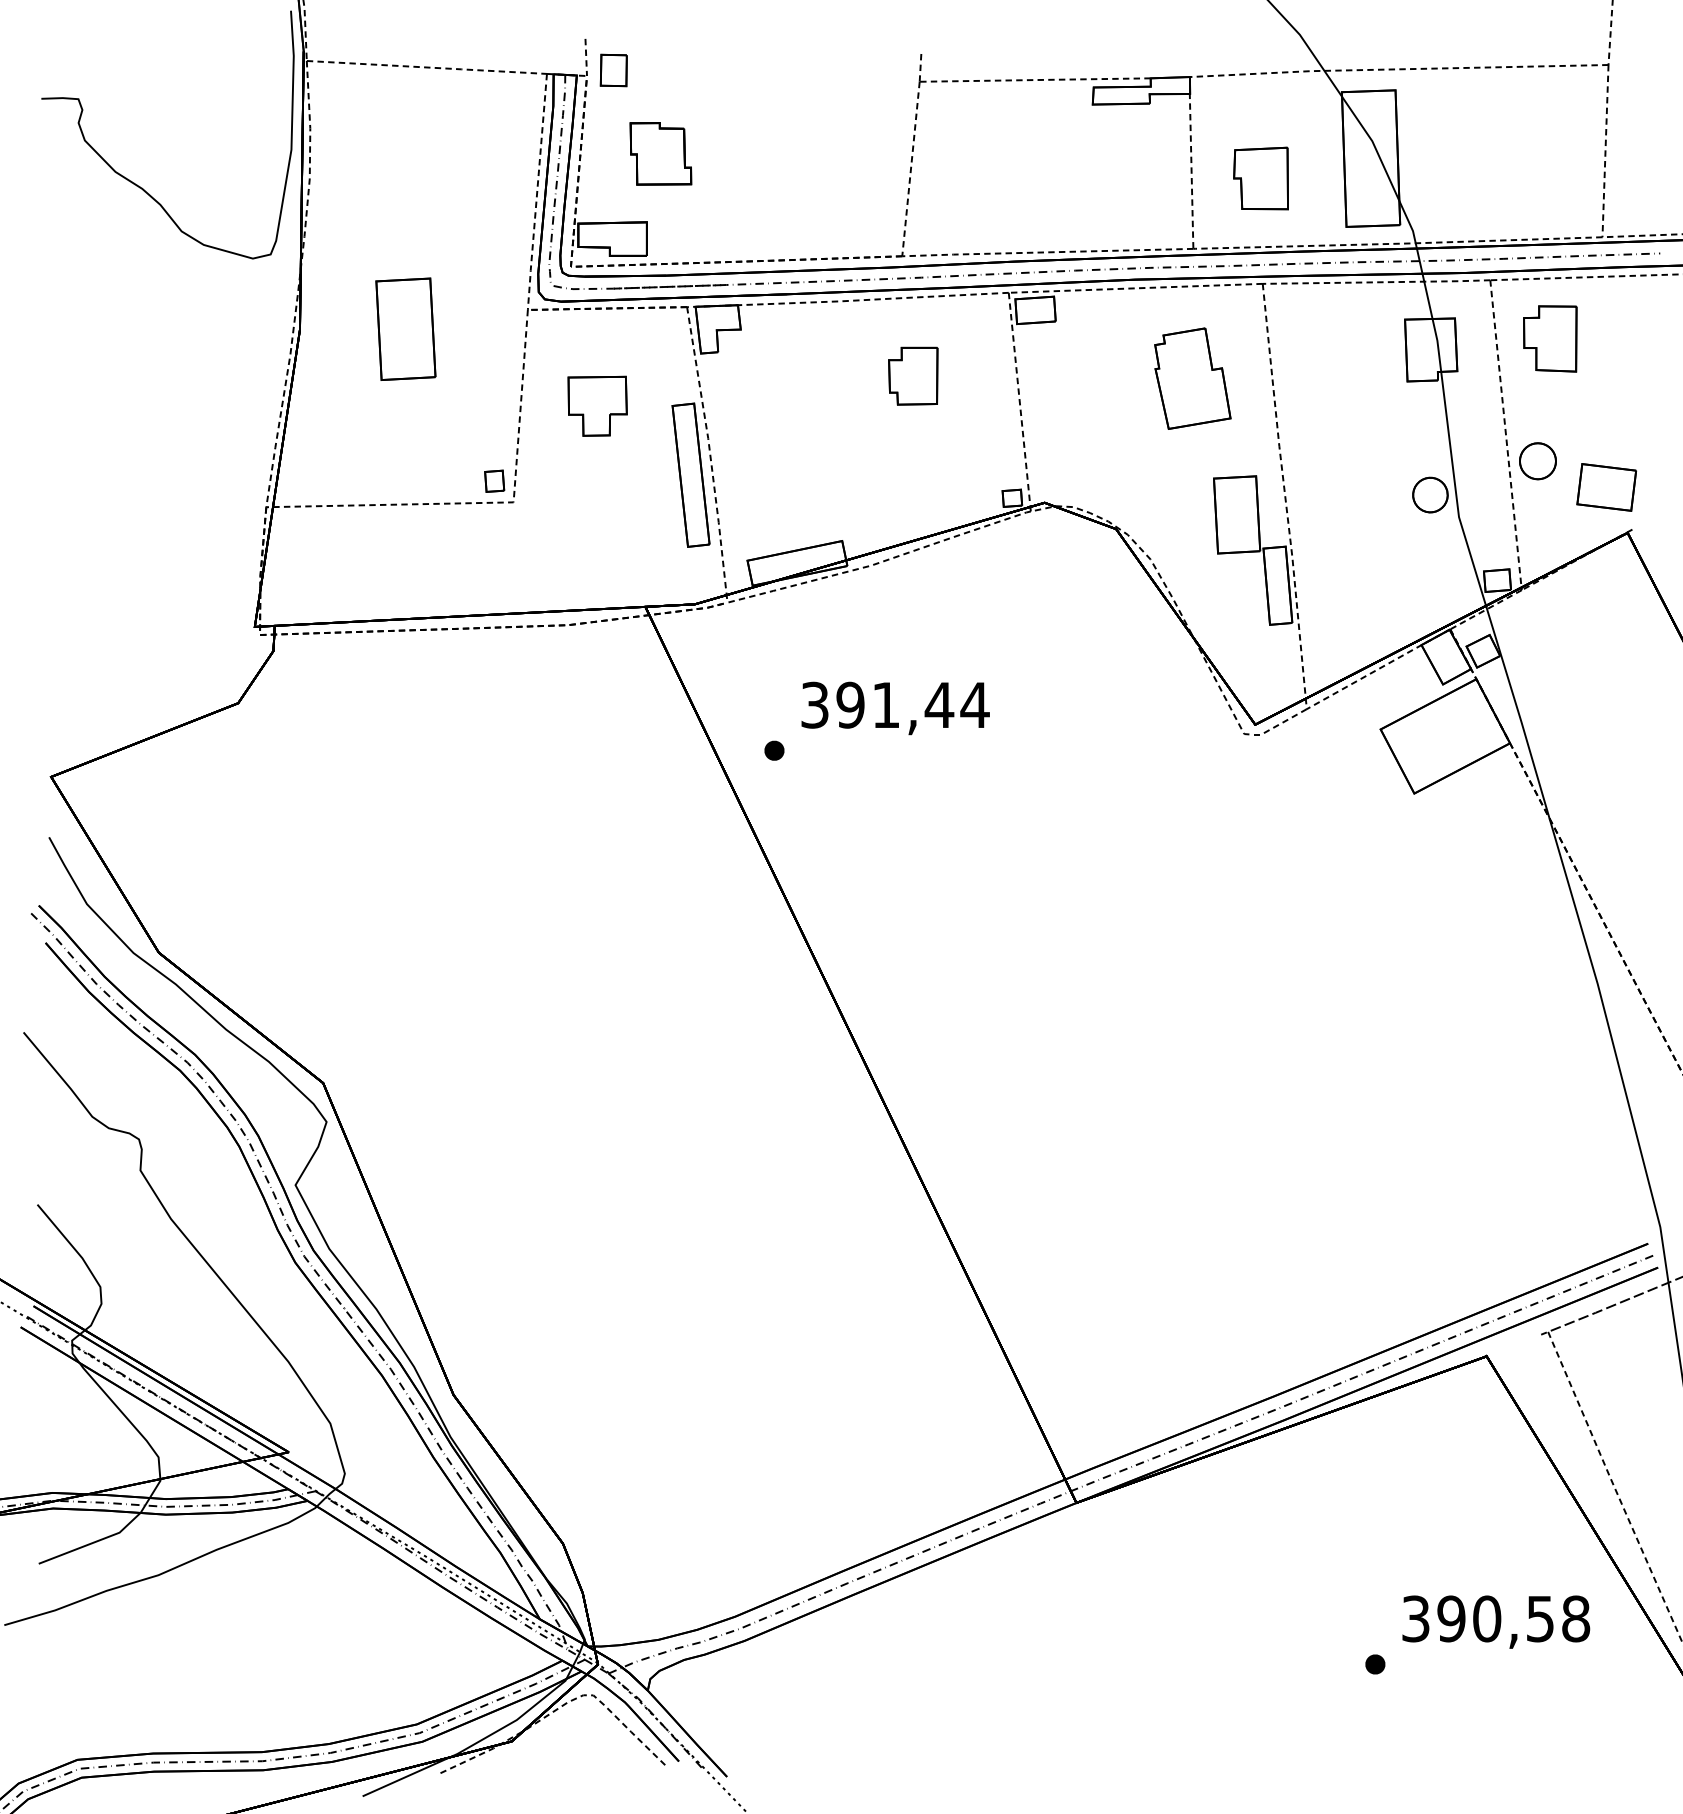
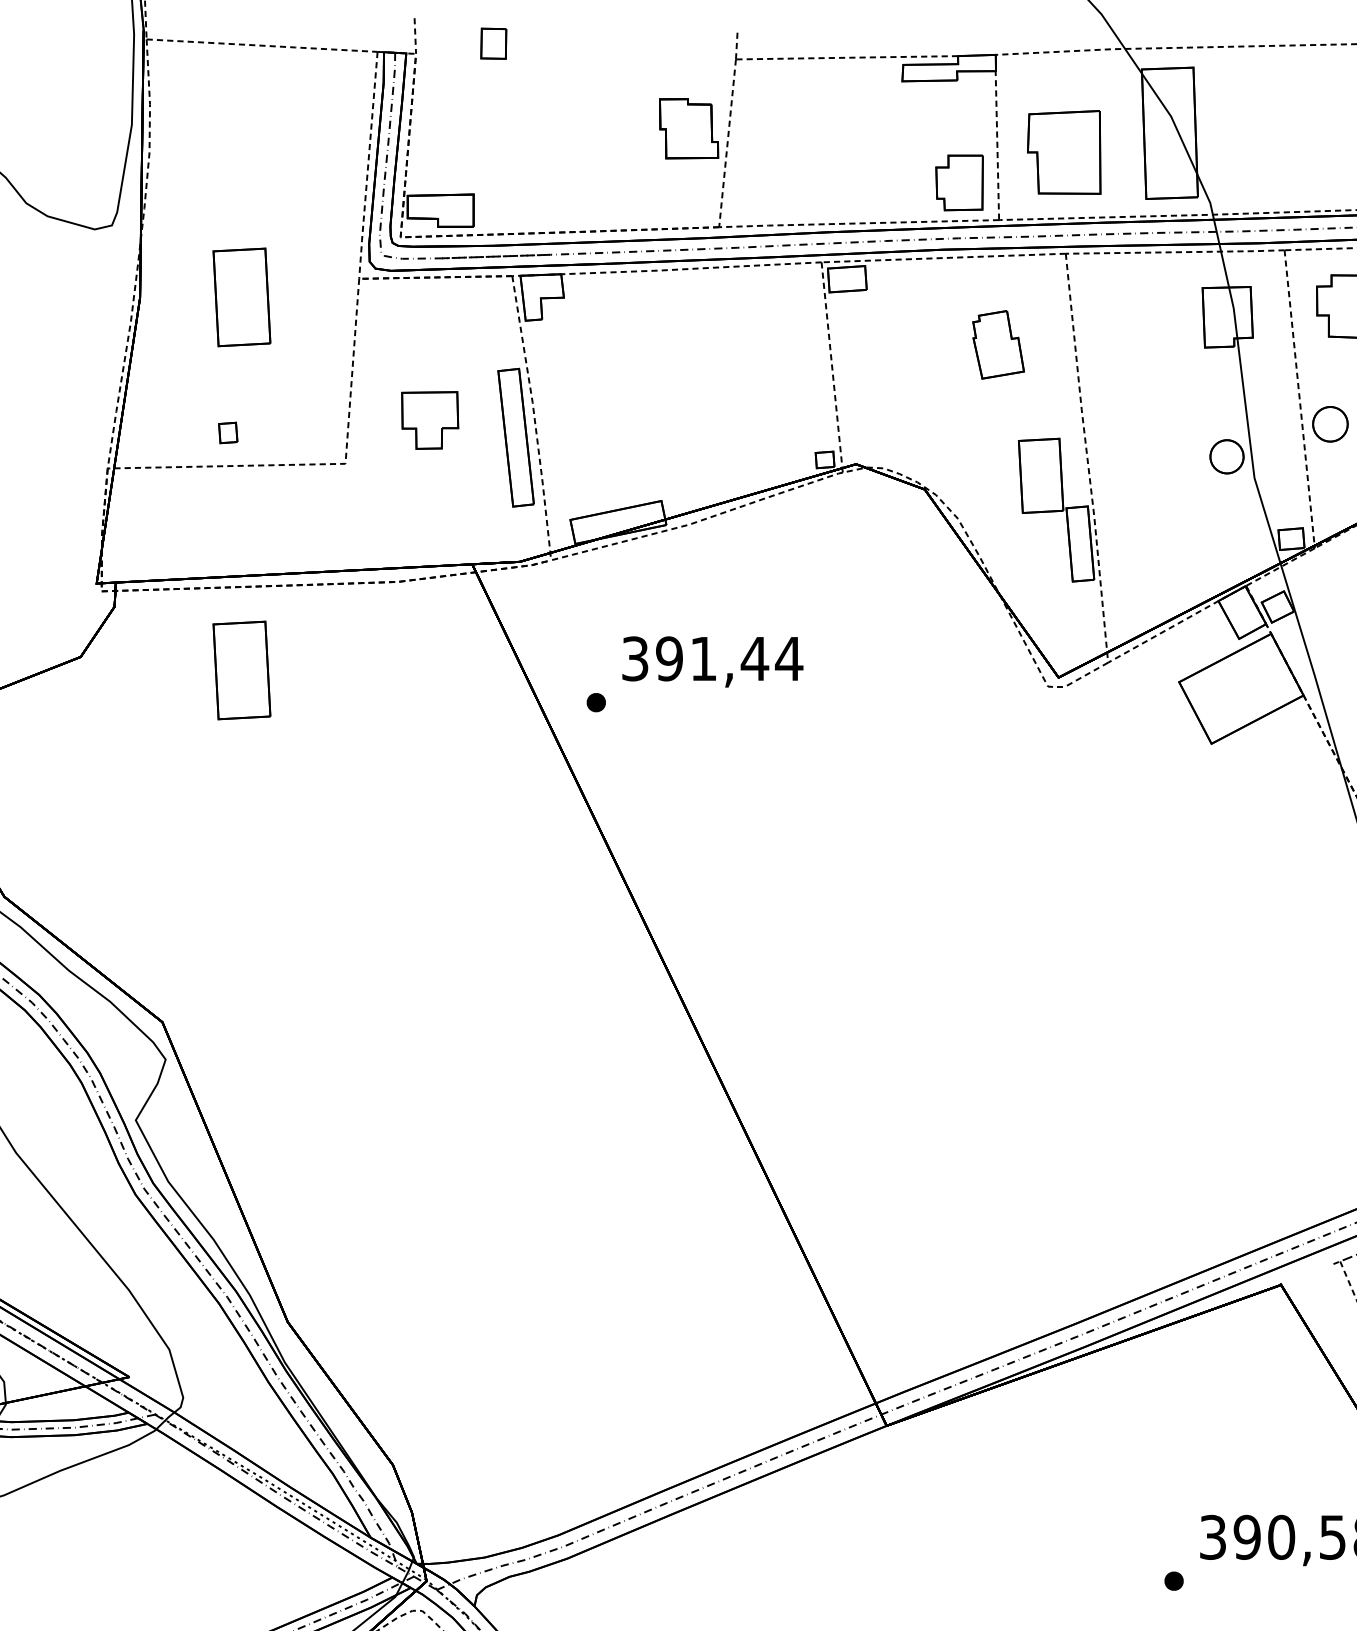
part: (613, 70) -> (493, 43), moved
part: (660, 153) -> (688, 128), moved
part: (1260, 178) -> (1063, 152), size x1.4
part: (913, 375) -> (959, 182), moved
part: (1192, 378) -> (998, 344), size x0.7
part: (597, 405) -> (430, 419), moved
part: (494, 480) -> (228, 432), moved
part: (405, 716) -> (241, 669), added

